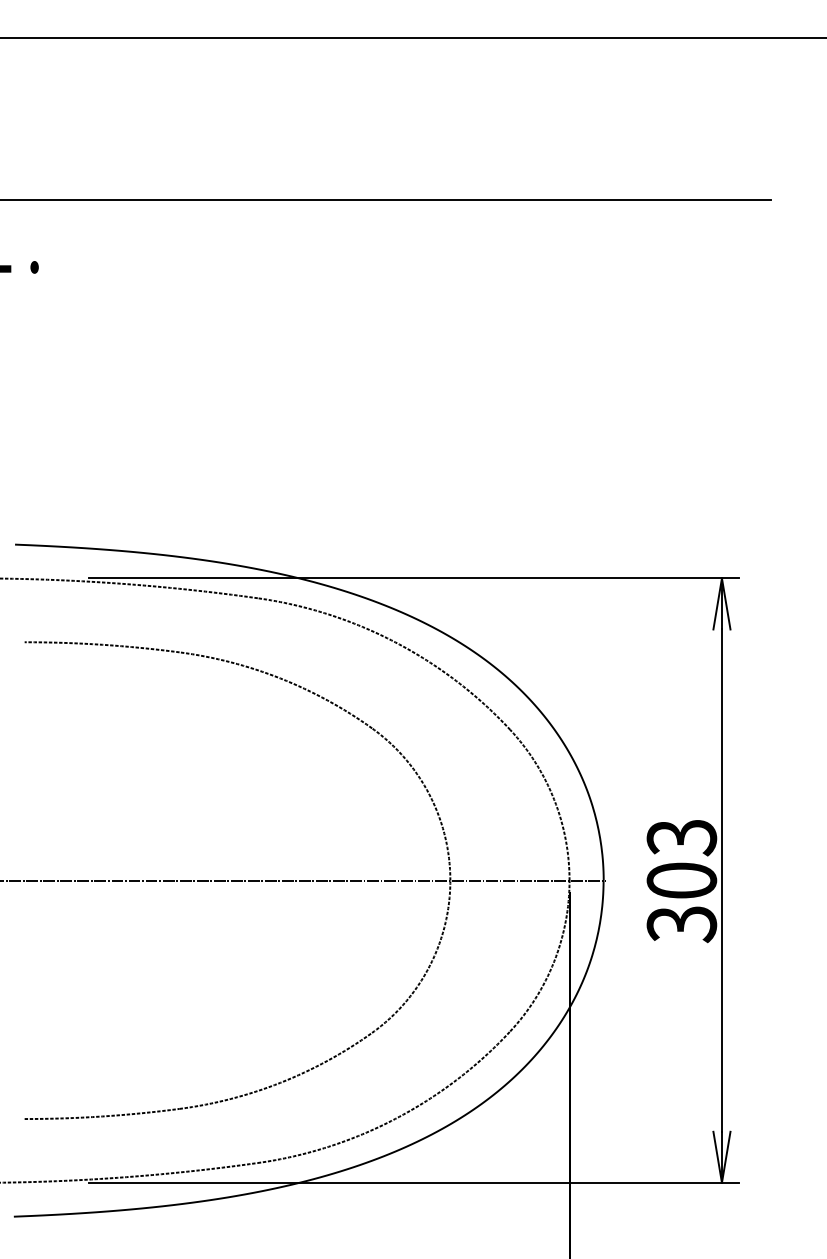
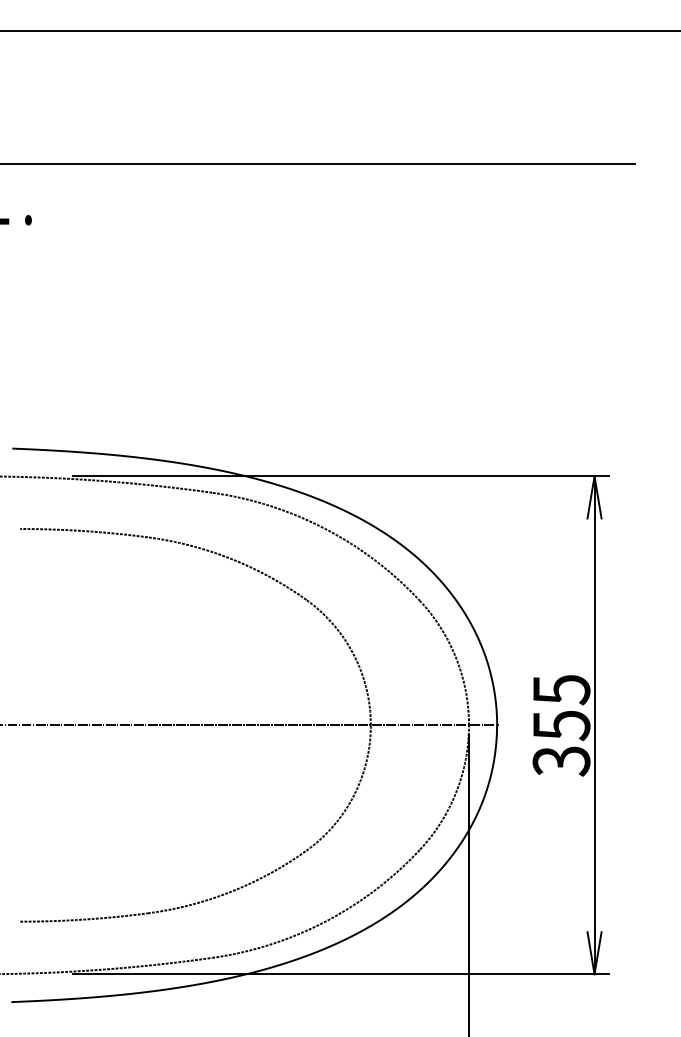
text: (681, 859) -> (561, 707), 303 -> 355

